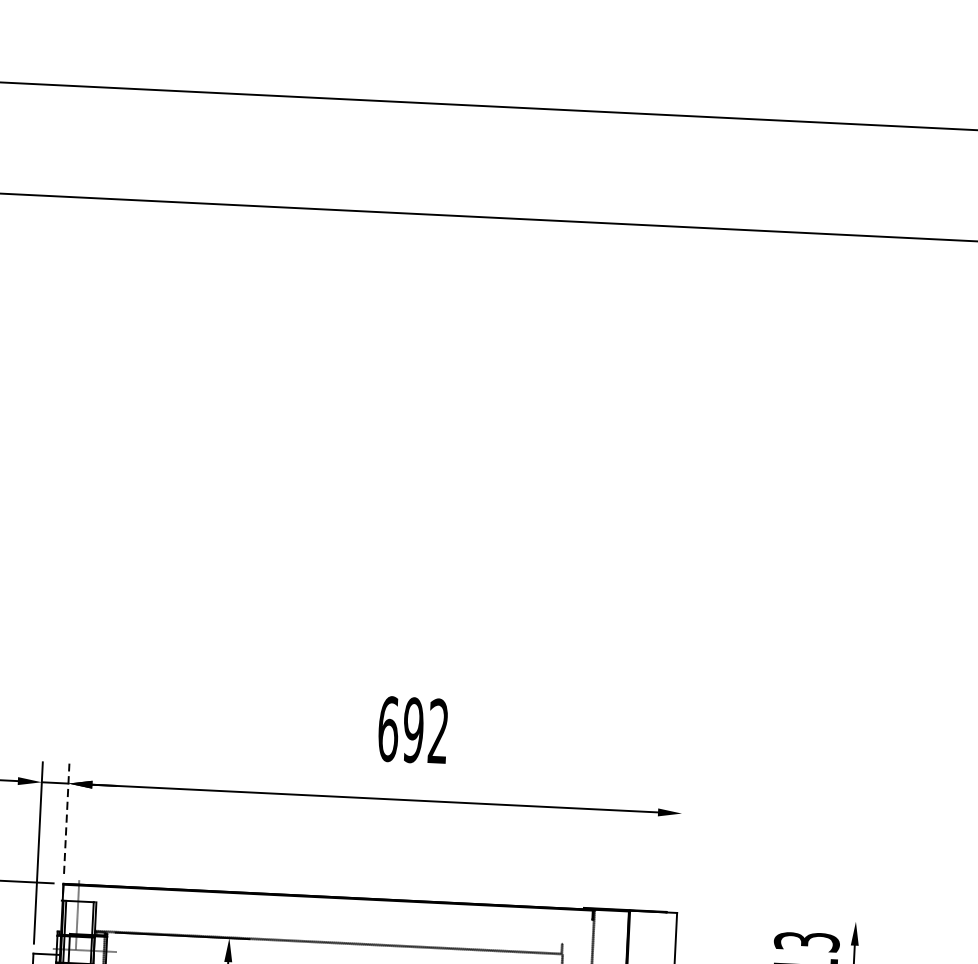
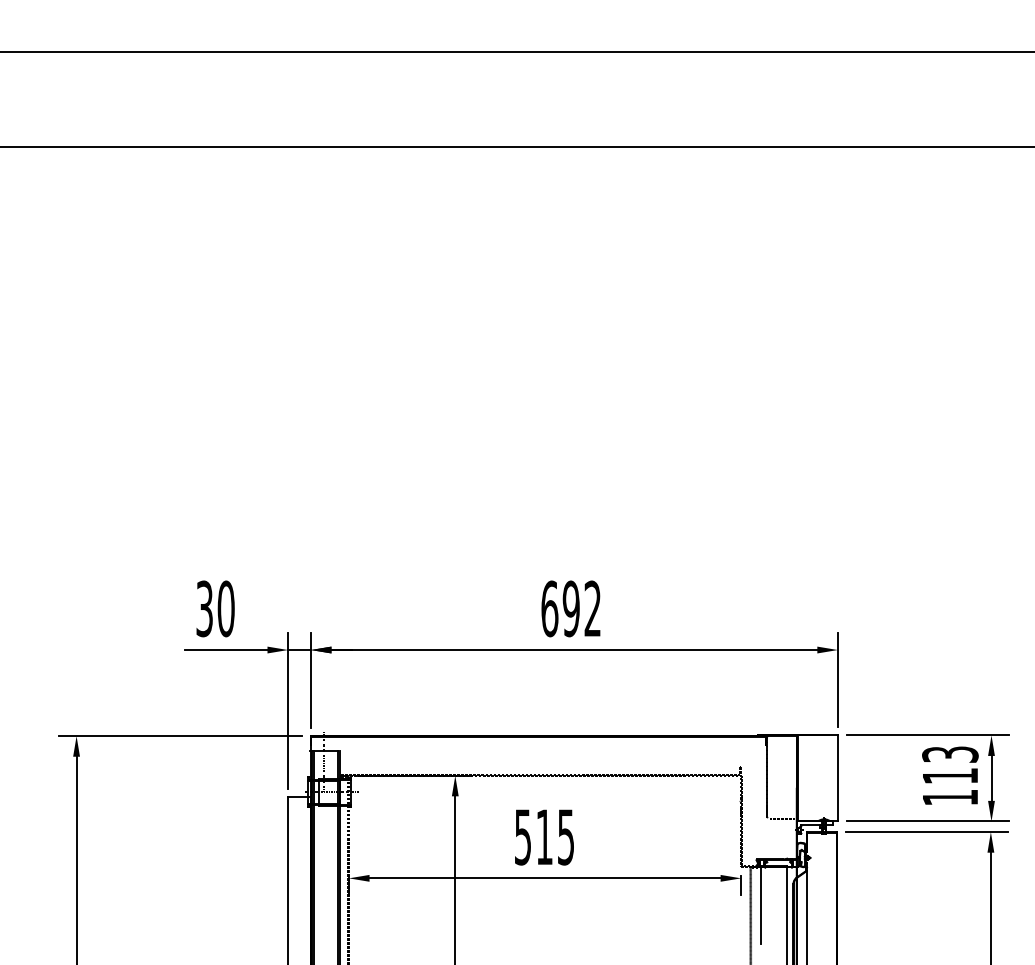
text: (412, 729) -> (570, 608), moved
line: (66, 817) -> (310, 679), dashed -> solid
line: (679, 847) -> (837, 679), added
line: (781, 918) -> (927, 735), added

